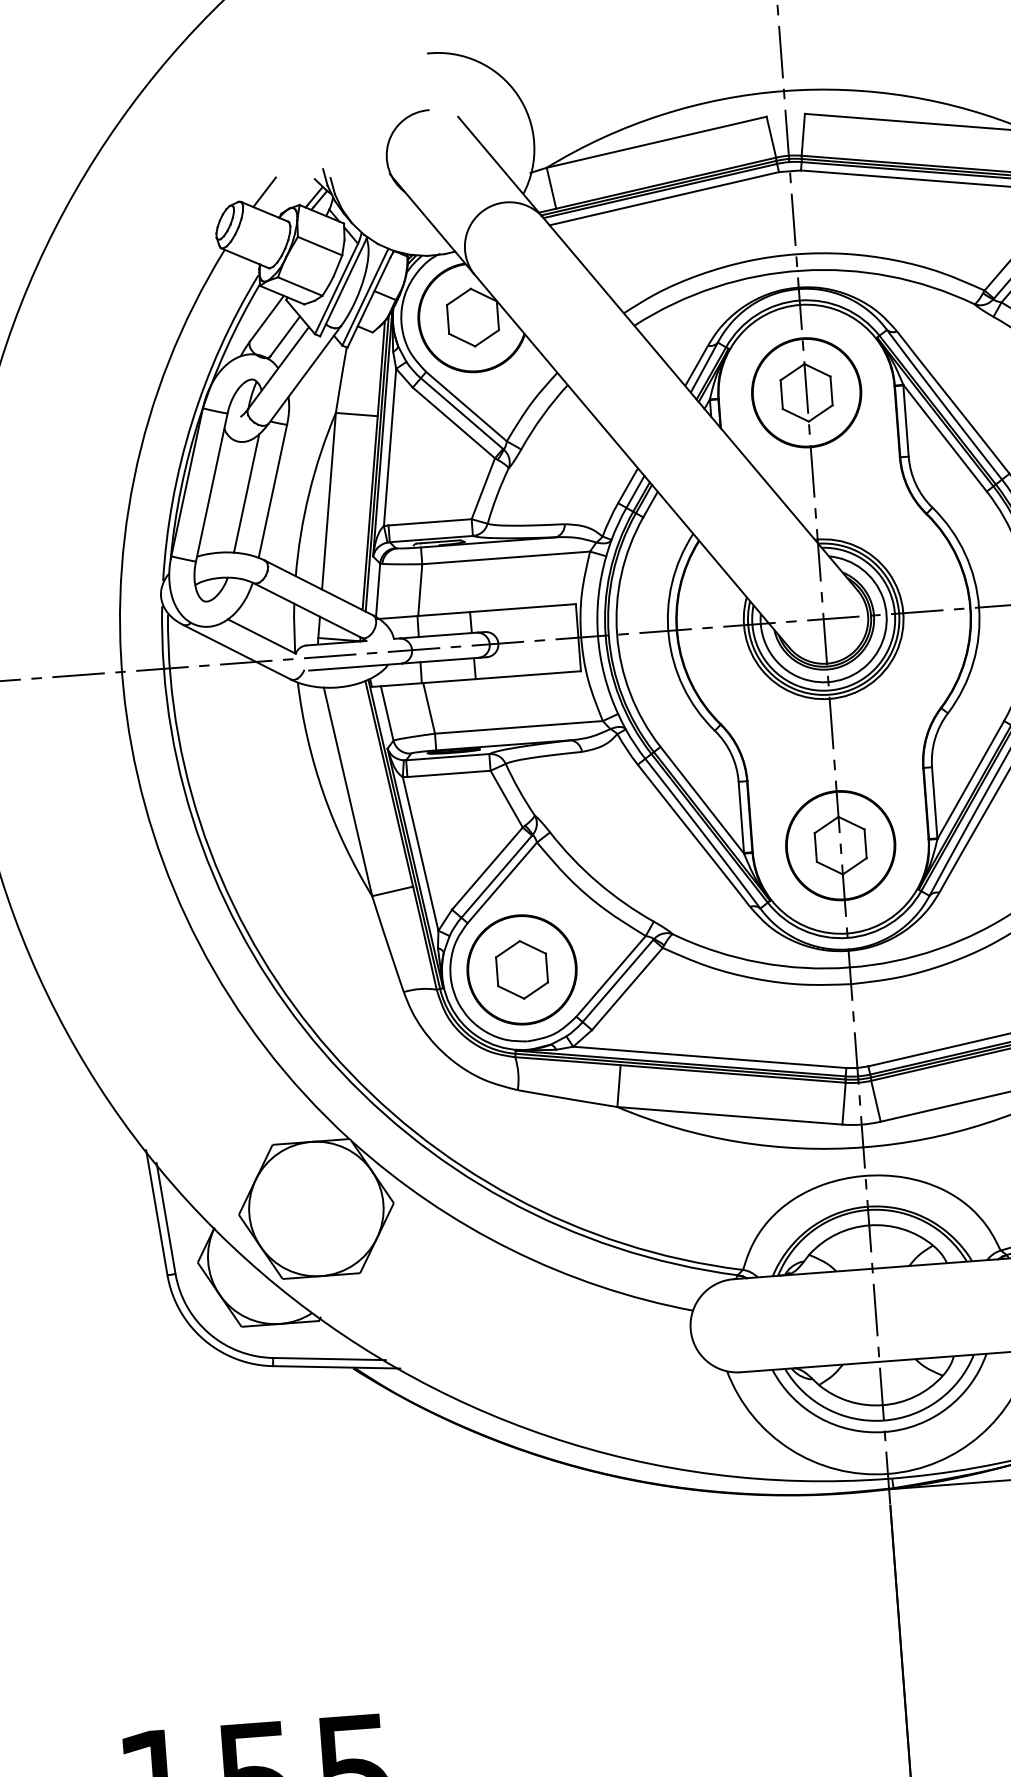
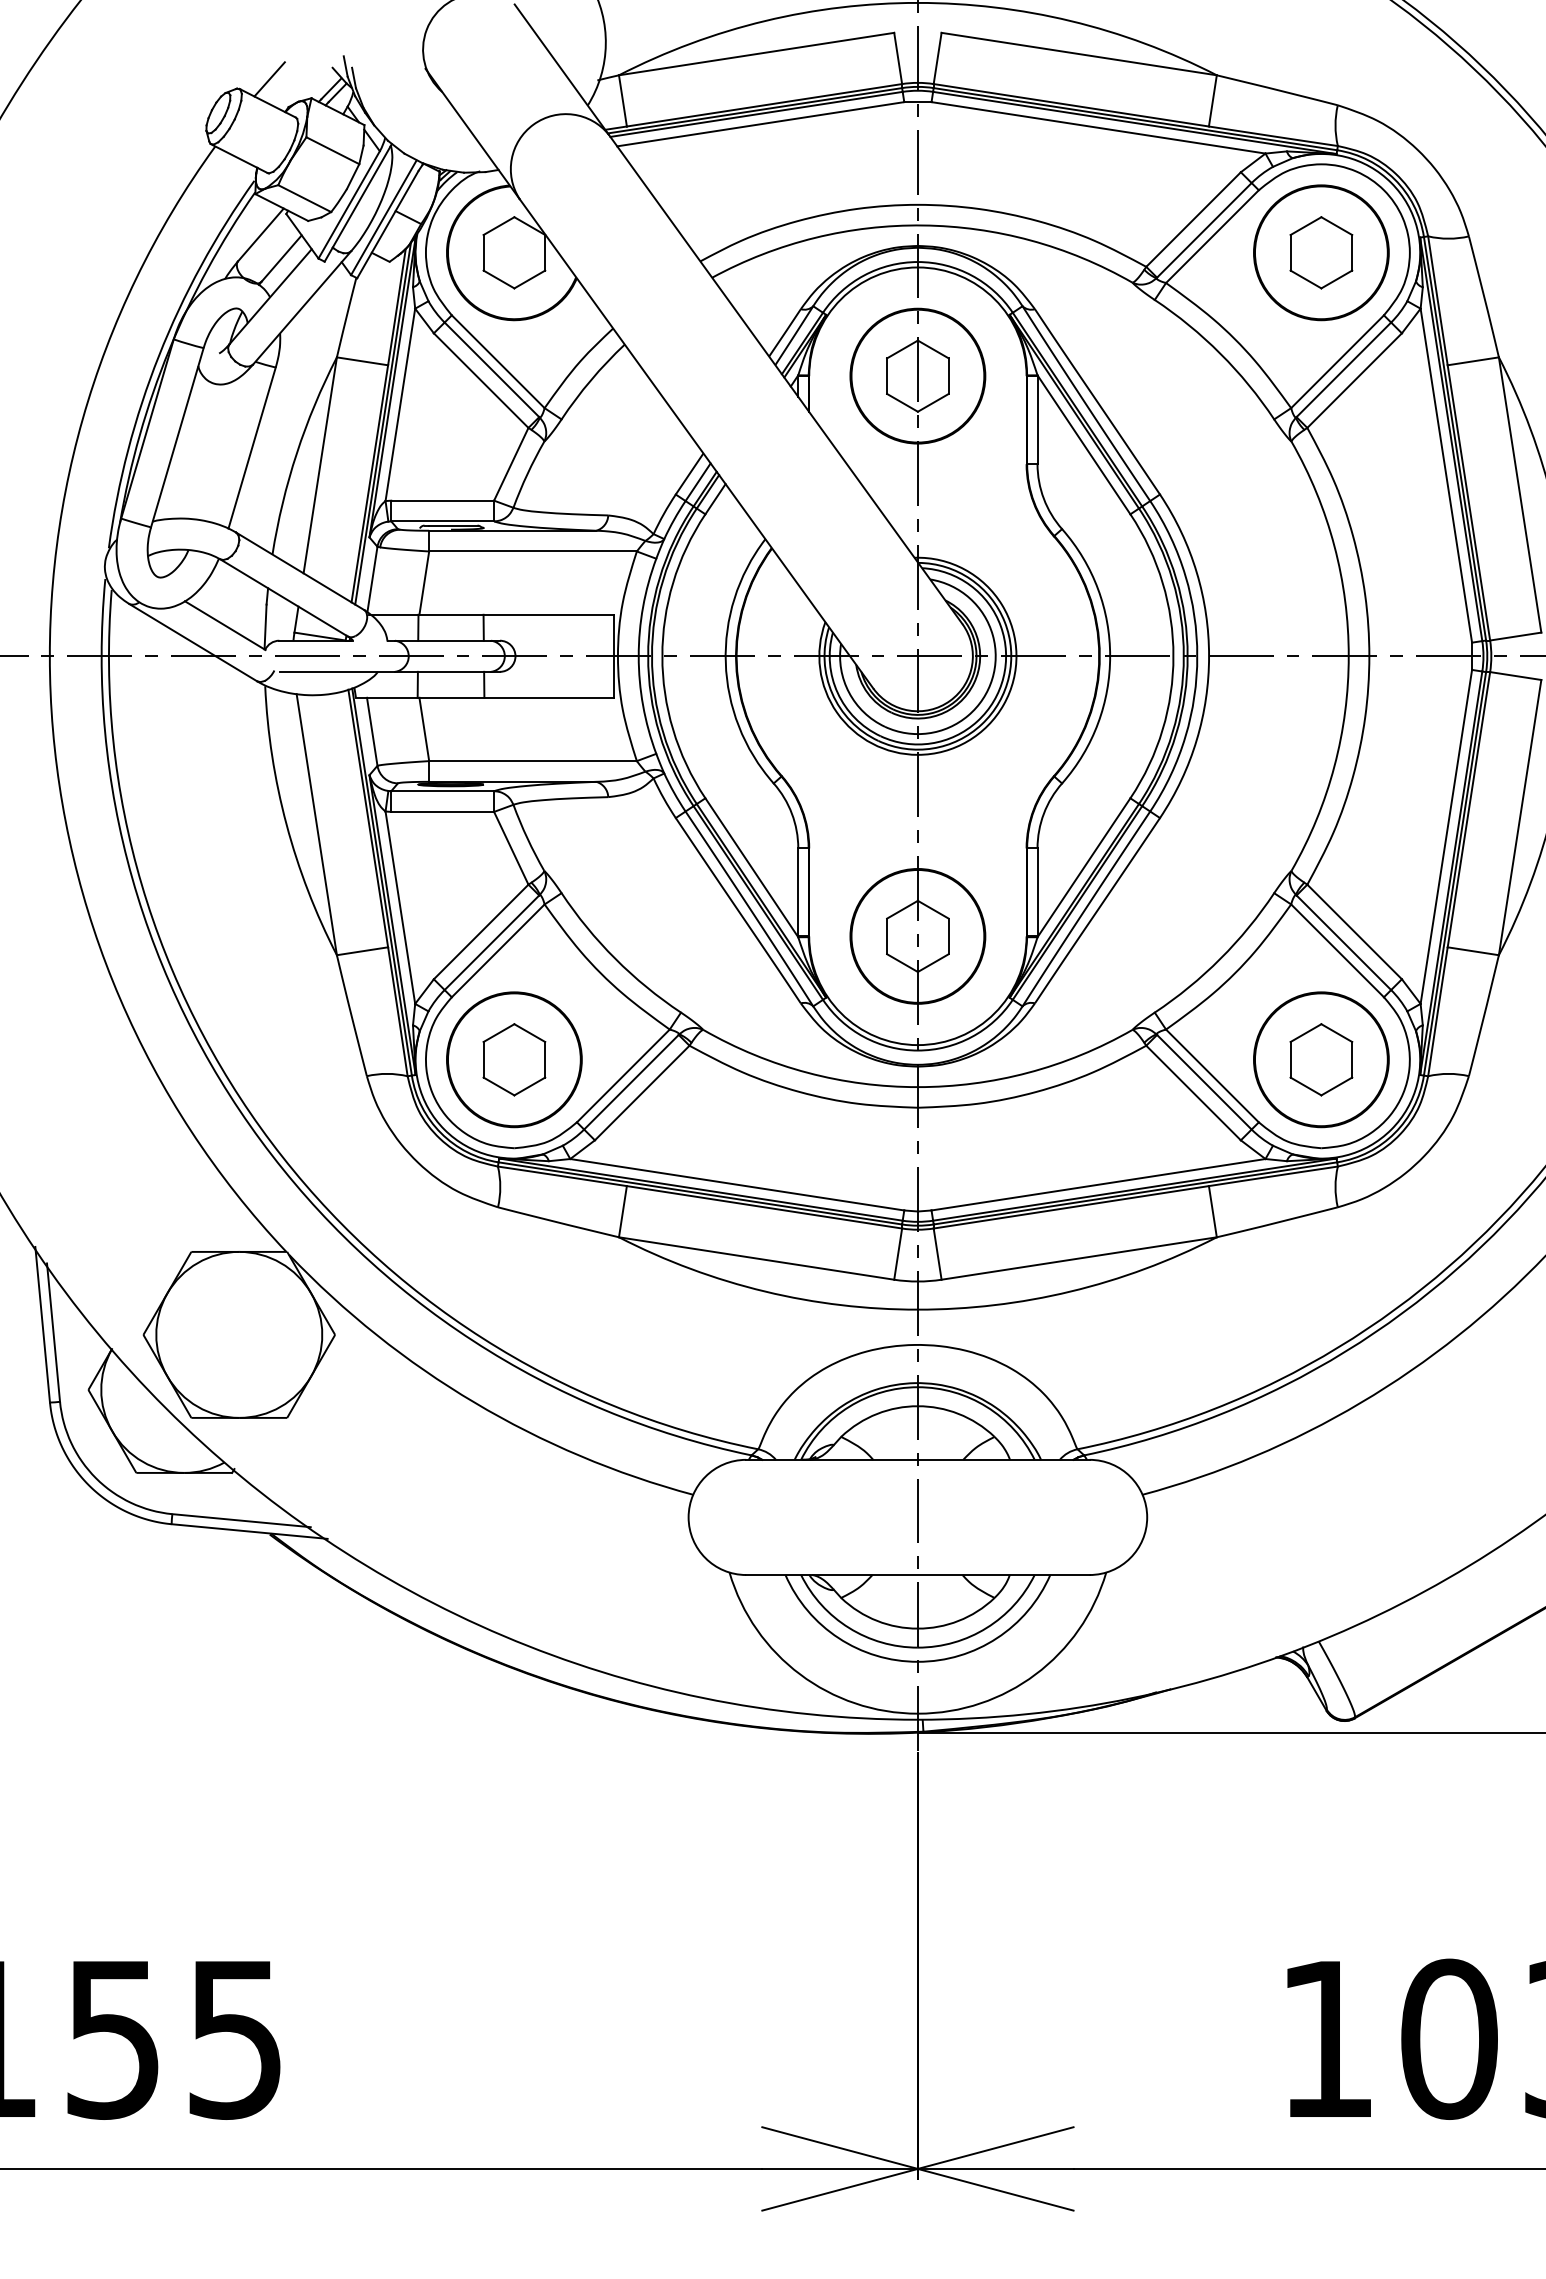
line: (246, 492) -> (219, 447), removed

